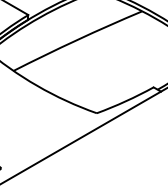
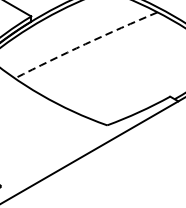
arc: (77, 40) -> (85, 44), solid -> dashed

